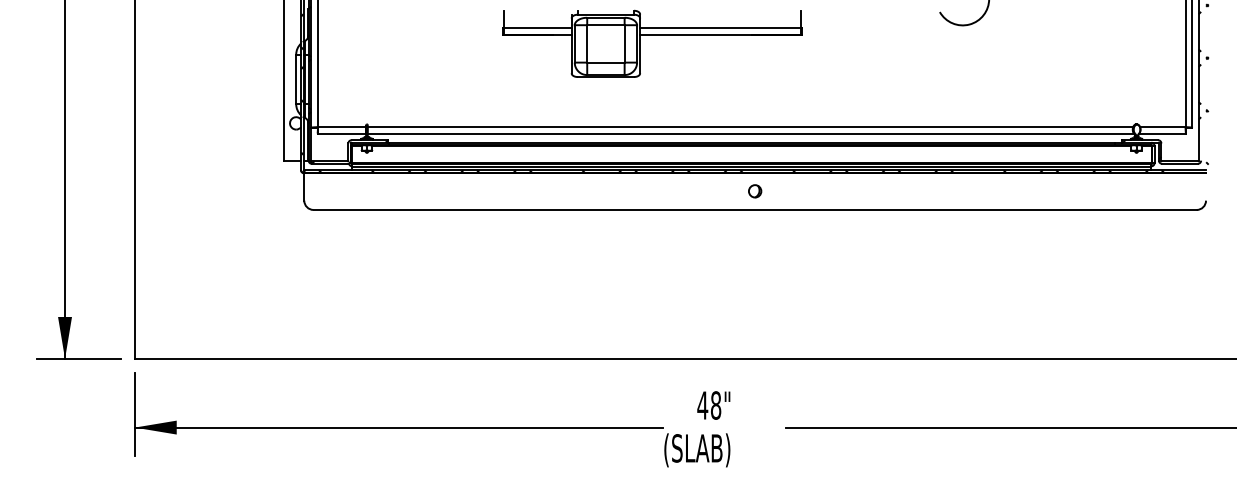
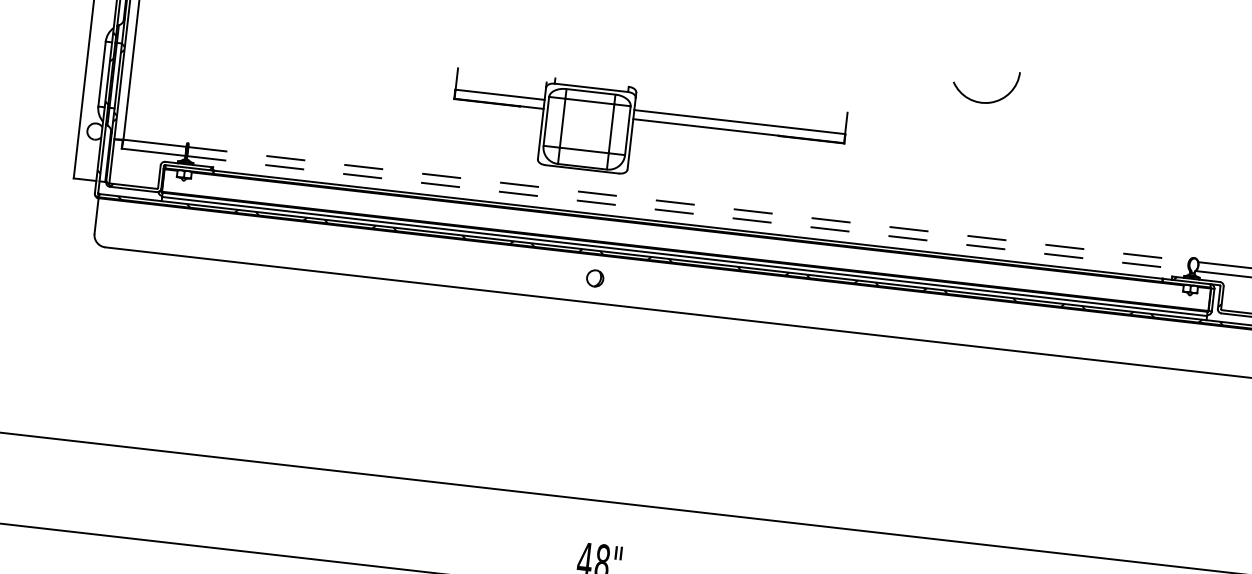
part: (652, 35) -> (649, 121), moved
line: (750, 127) -> (688, 204), solid -> dashed
line: (751, 134) -> (689, 213), solid -> dashed
part: (755, 191) -> (595, 278), moved

